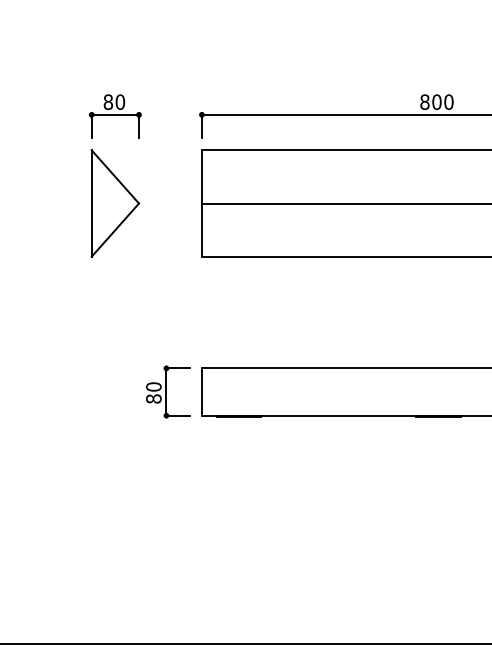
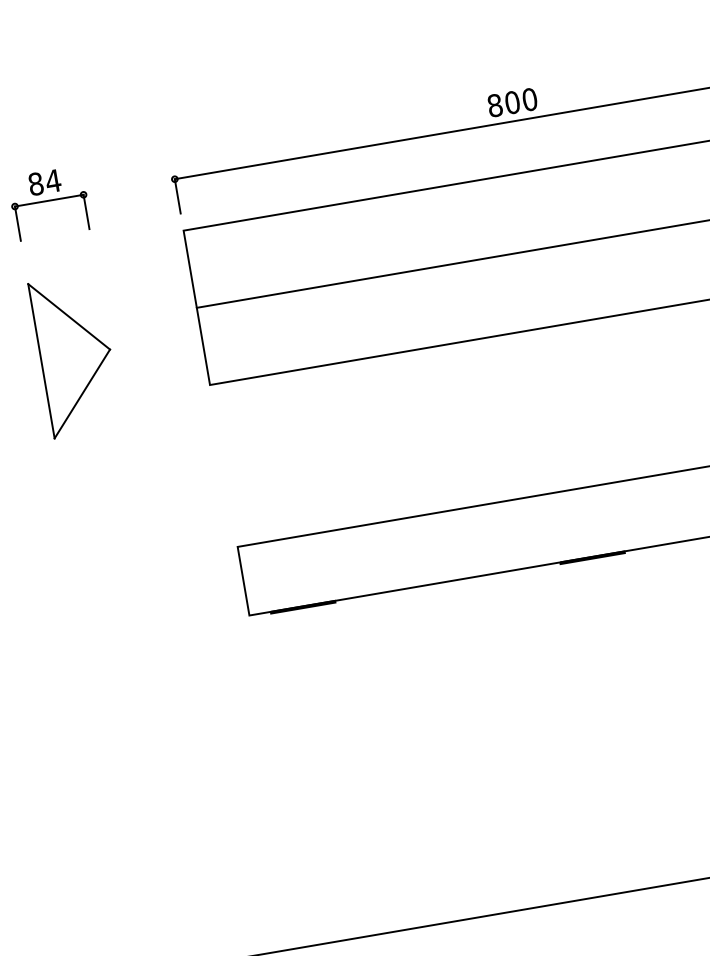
text: (120, 101) -> (53, 180), 80 -> 84
part: (115, 203) -> (75, 355), moved
part: (168, 391) -> (194, 588), removed

